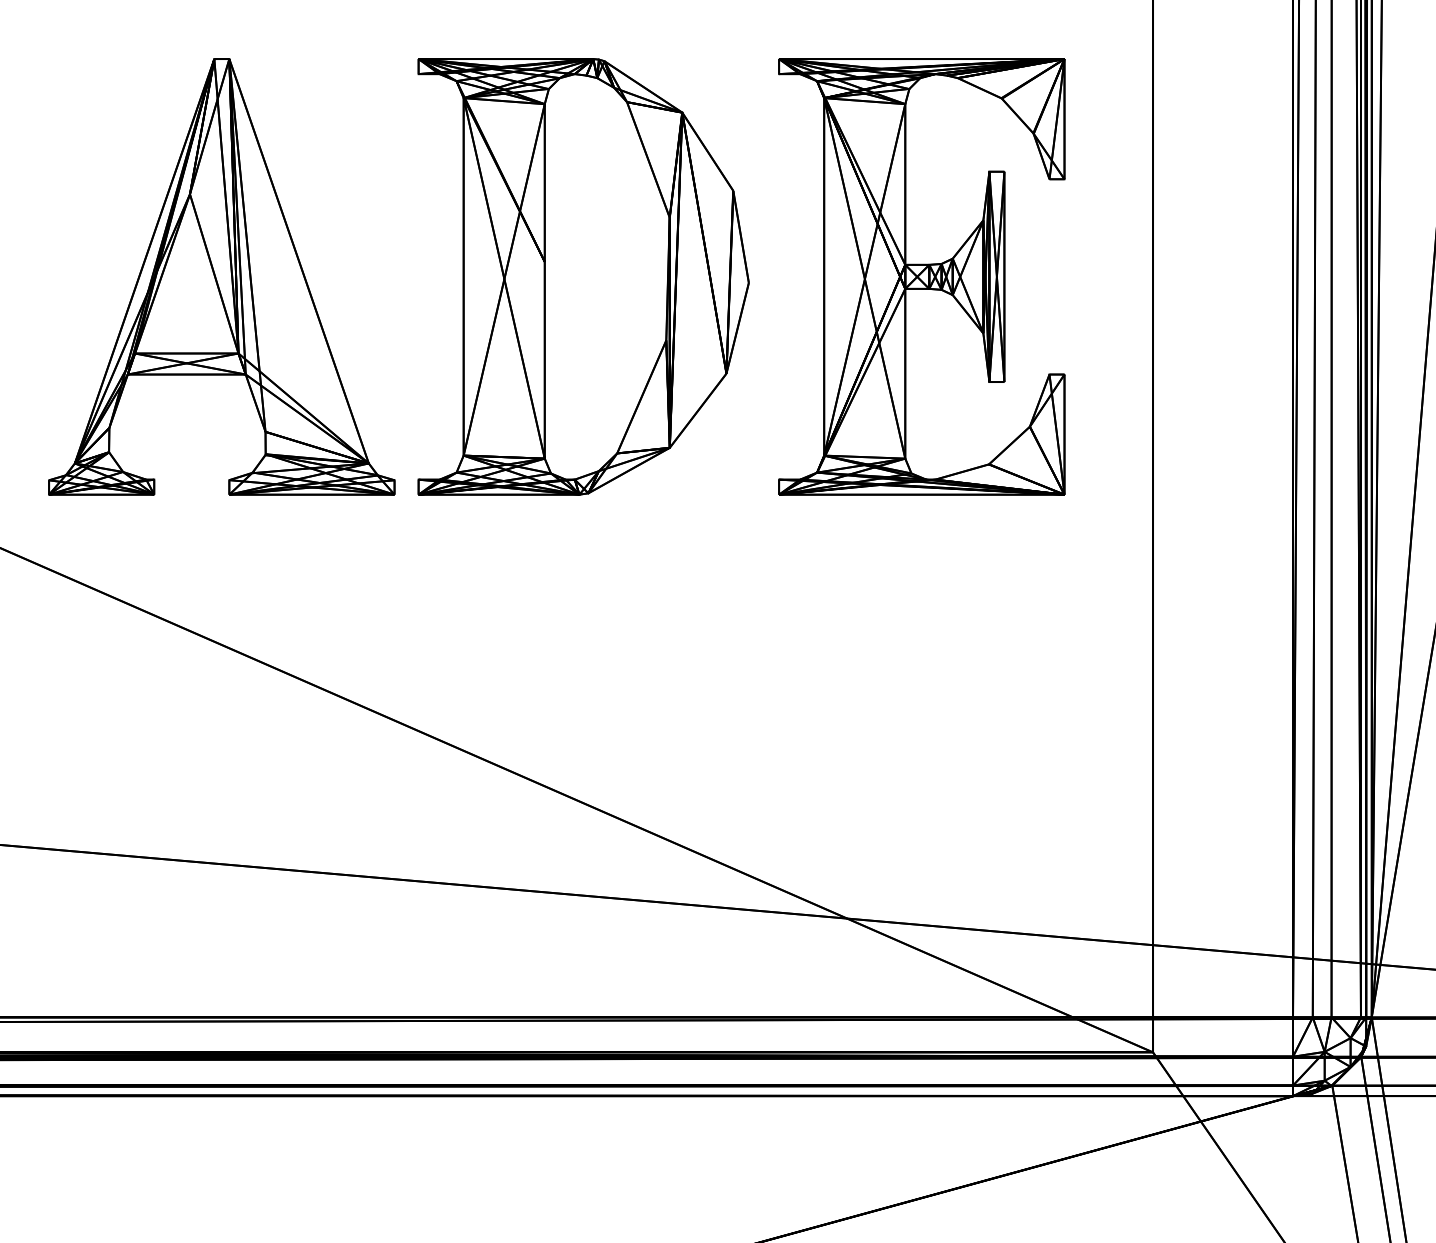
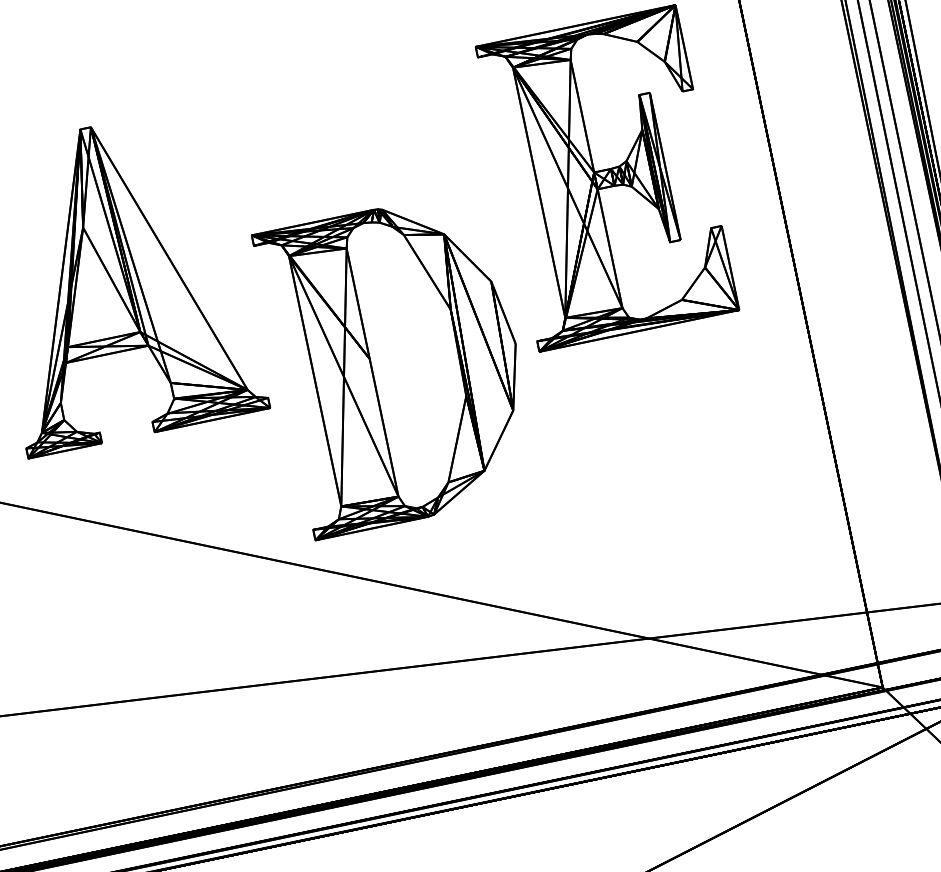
part: (583, 276) -> (398, 363), moved

